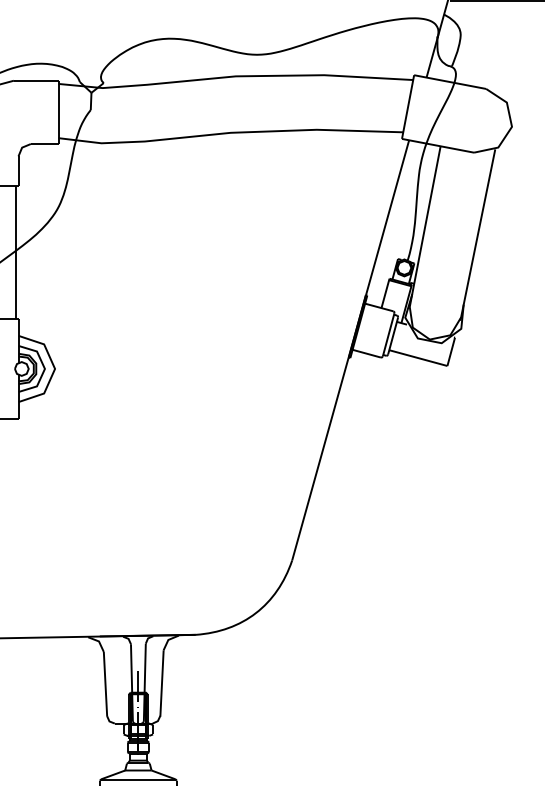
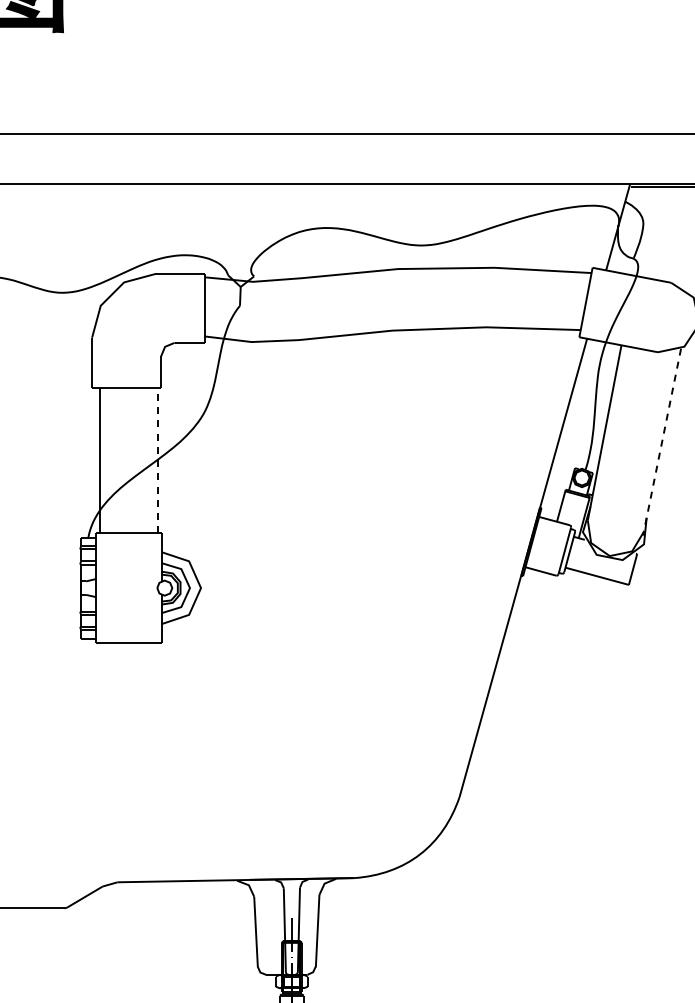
line: (477, 235) -> (661, 442), solid -> dashed
line: (15, 251) -> (157, 460), solid -> dashed

